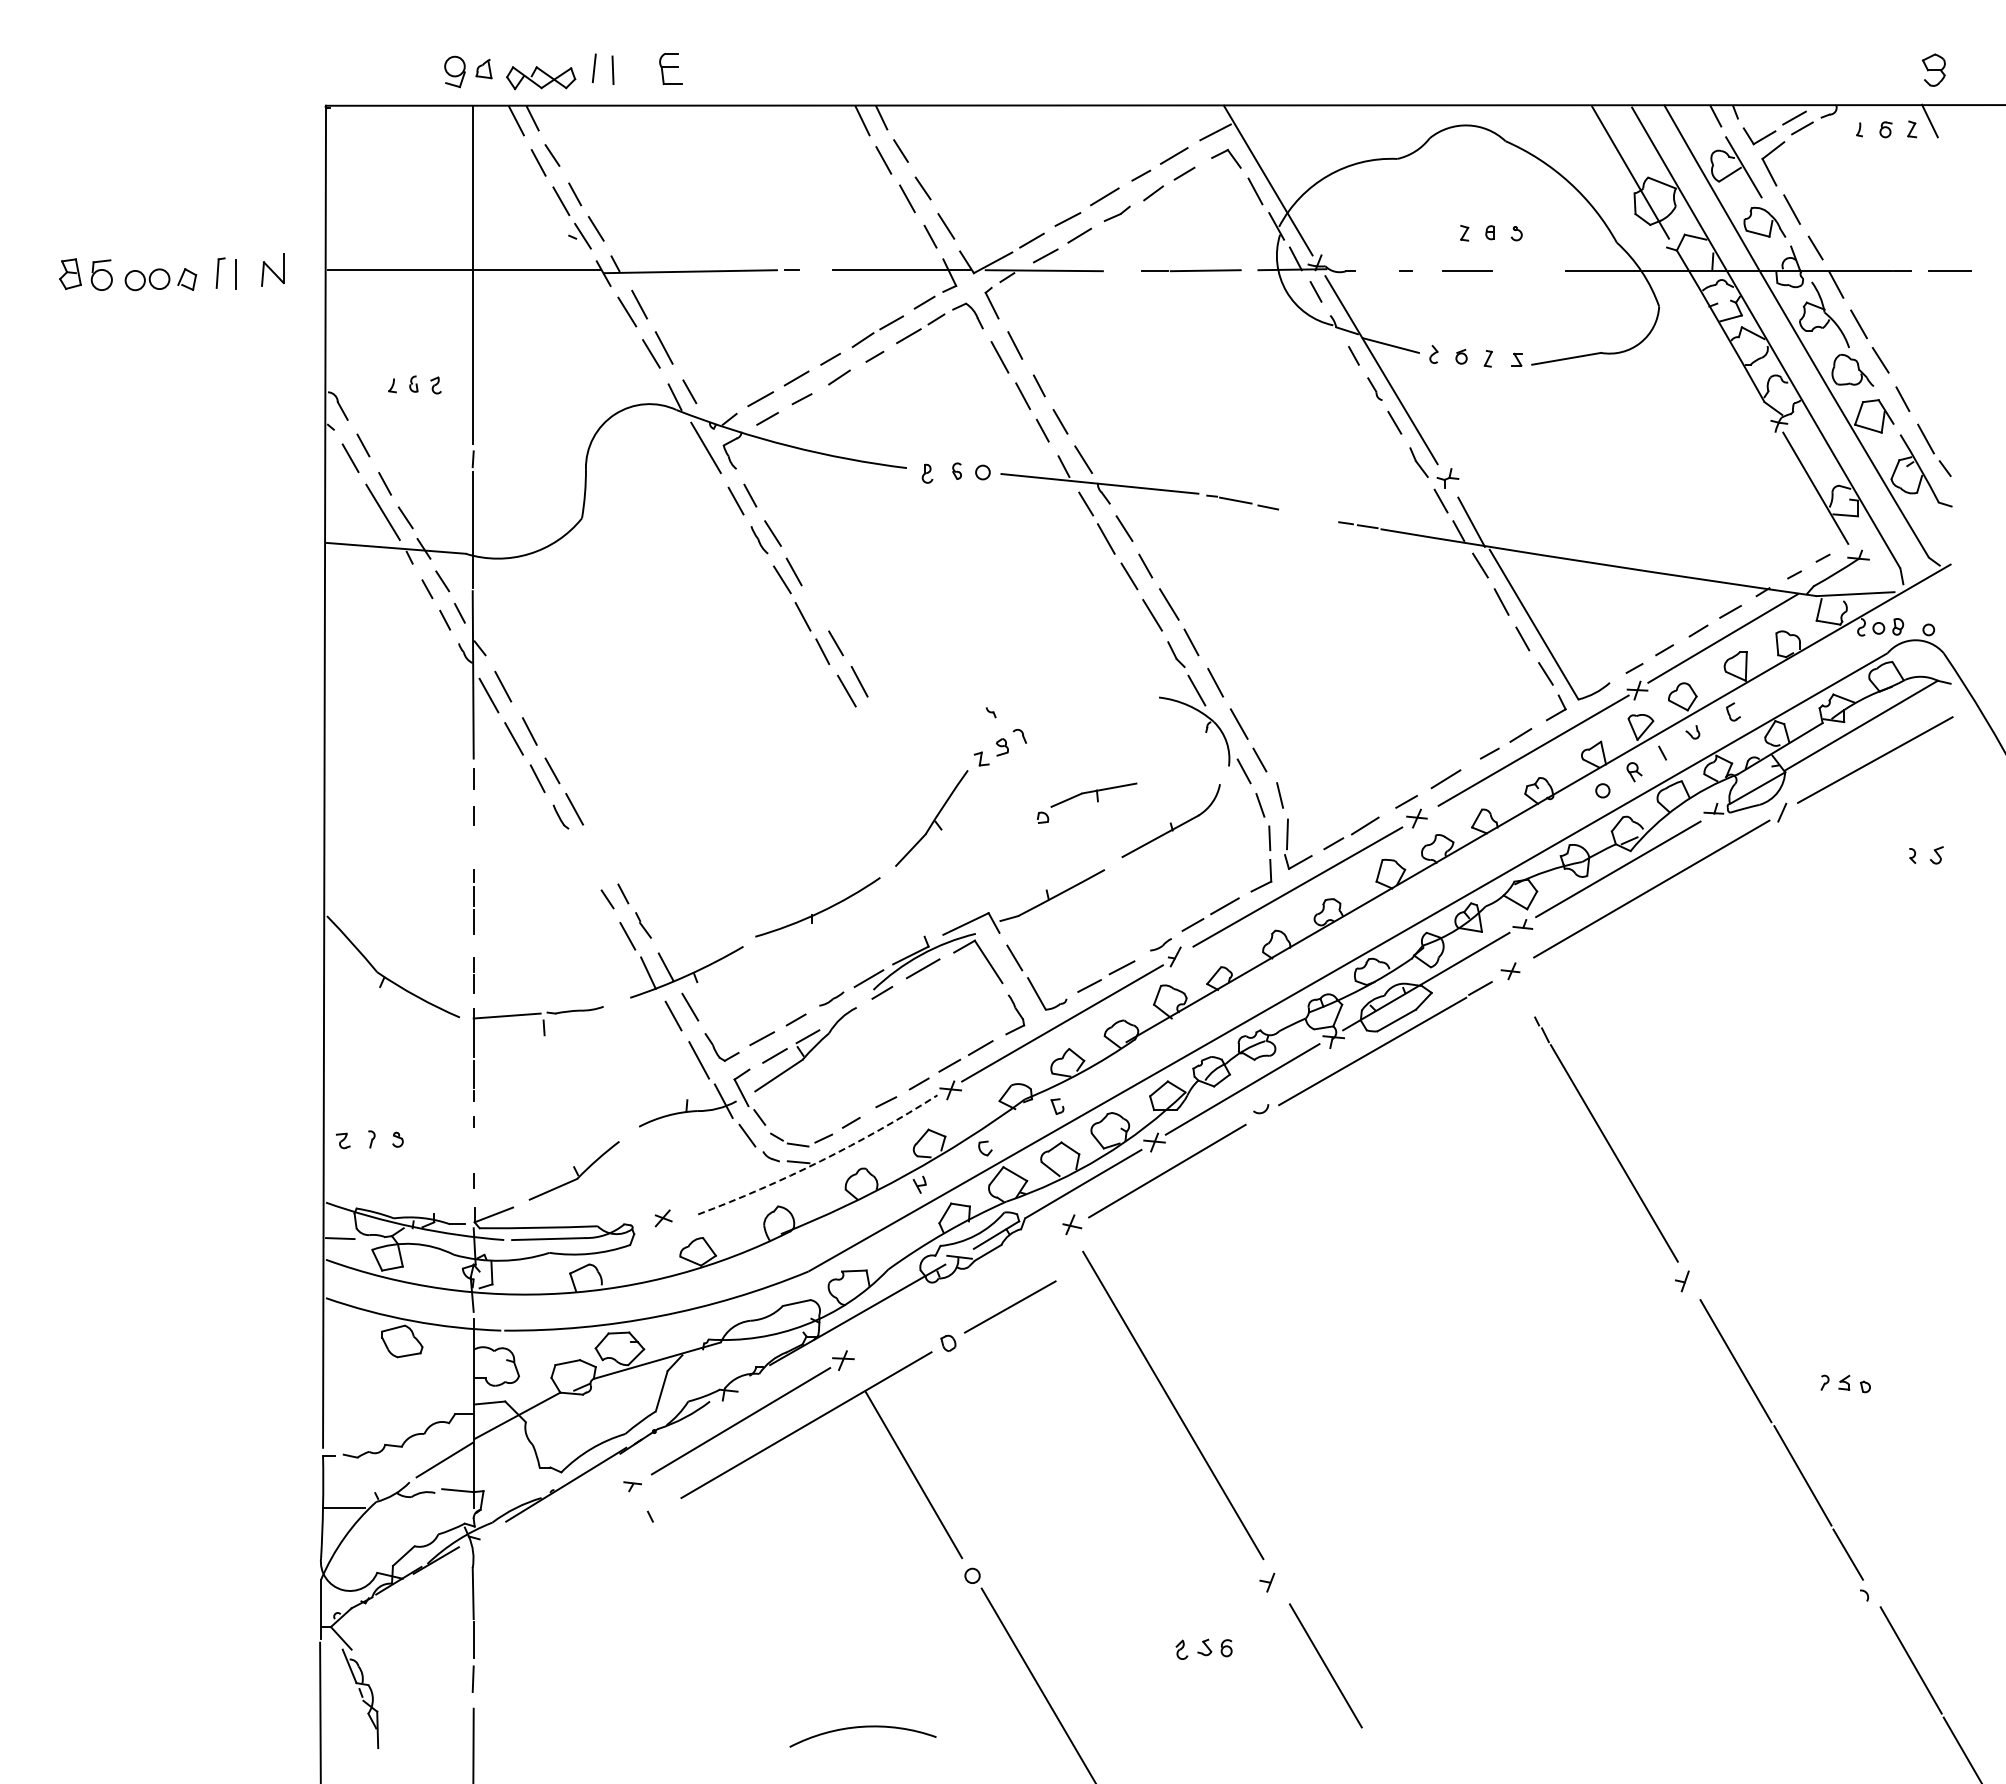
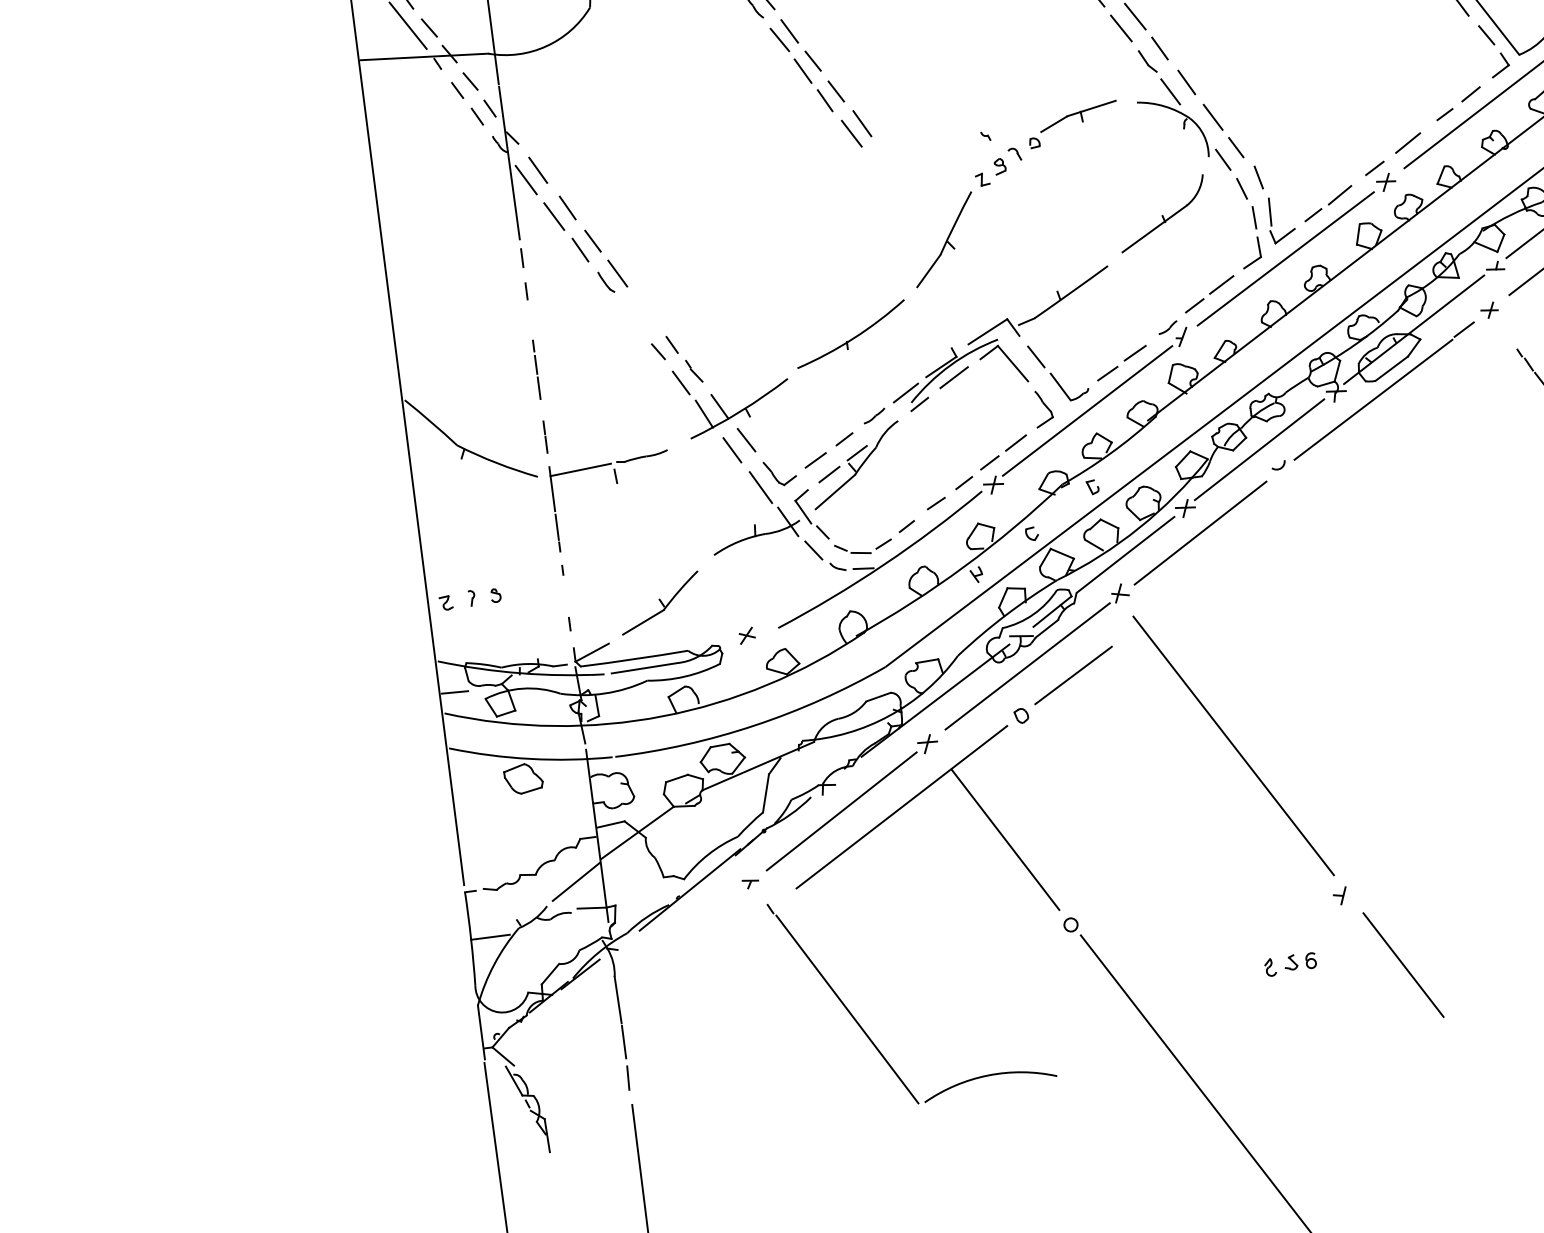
line: (815, 607) -> (813, 61), added
part: (1083, 794) -> (1068, 116), moved
arc: (820, 1161) -> (883, 565), dashed -> solid
line: (961, 1290) -> (1027, 666), added
line: (718, 1635) -> (846, 1009), added

